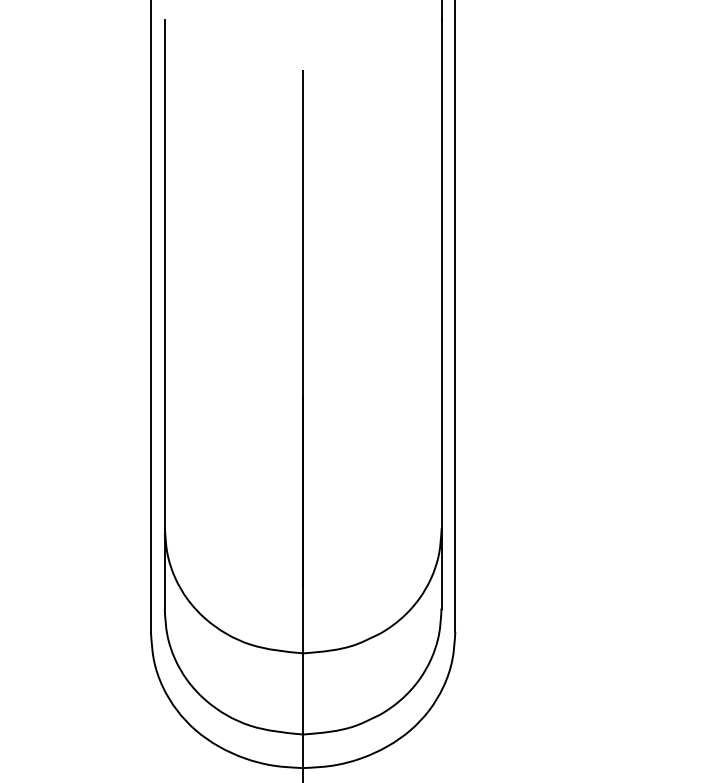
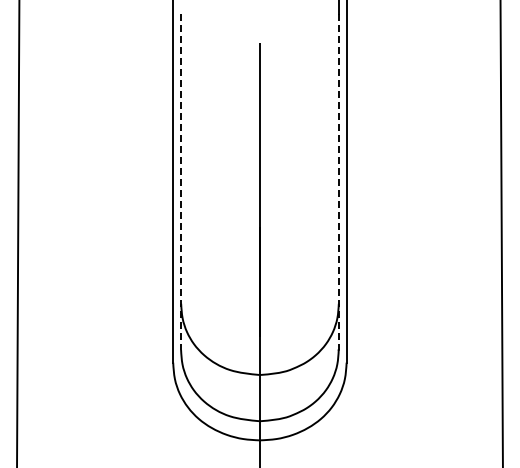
line: (165, 315) -> (181, 182), solid -> dashed
line: (441, 315) -> (338, 182), solid -> dashed

